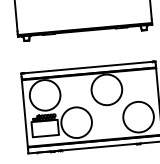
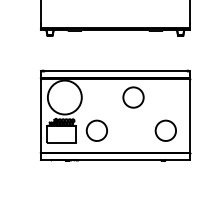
circle: (106, 89) -> (133, 97), size x0.6
circle: (138, 116) -> (165, 130), size x0.6
circle: (76, 122) -> (96, 130), size x0.6

